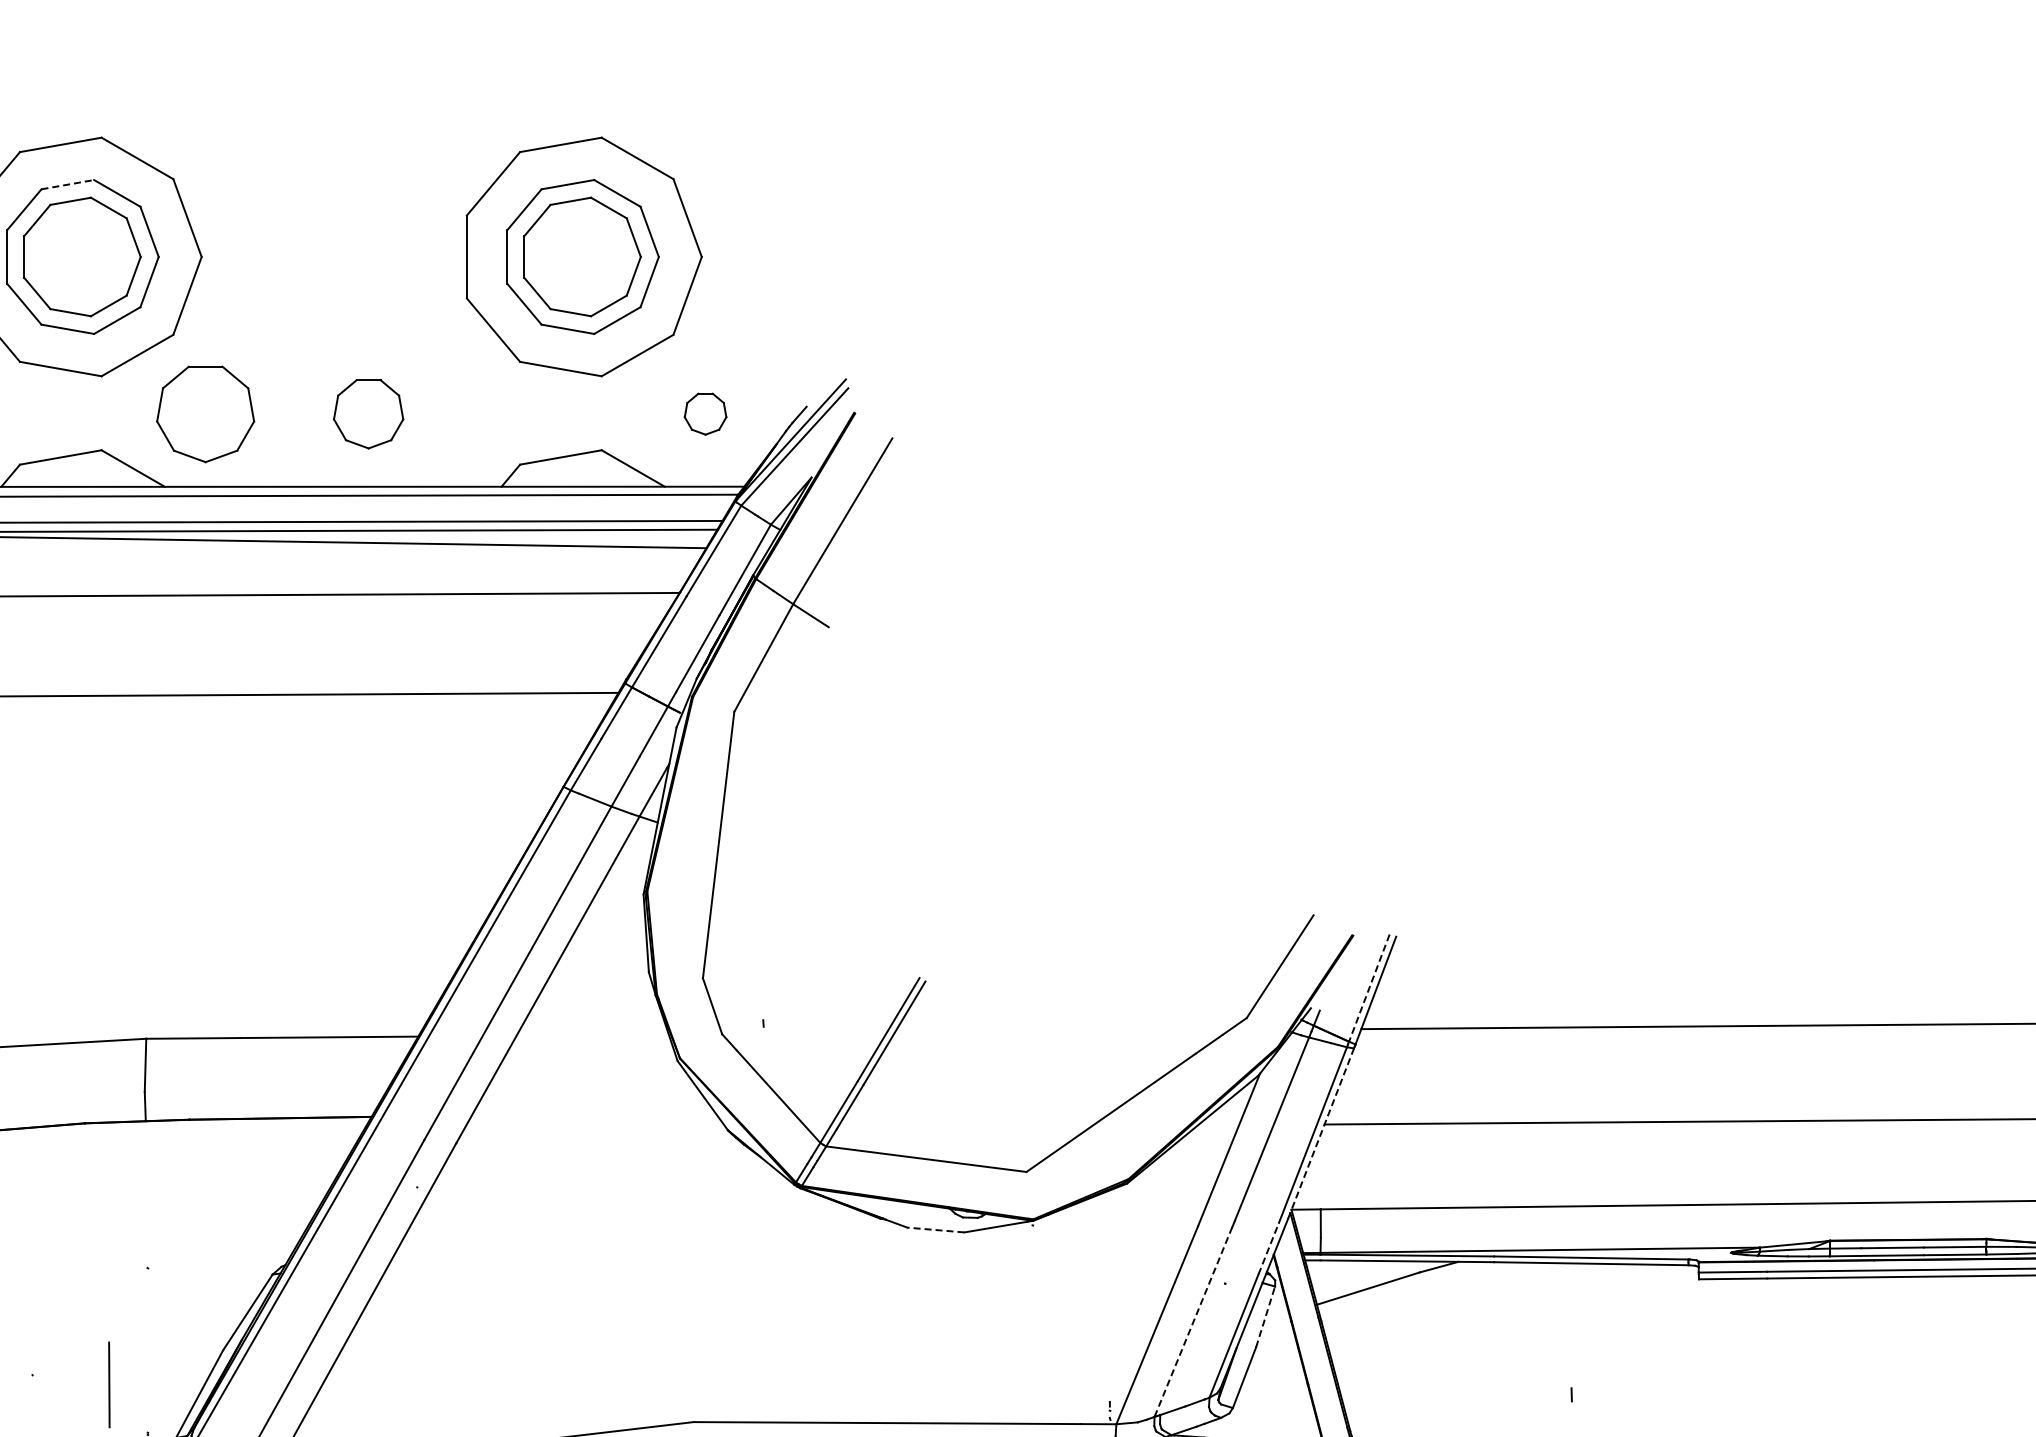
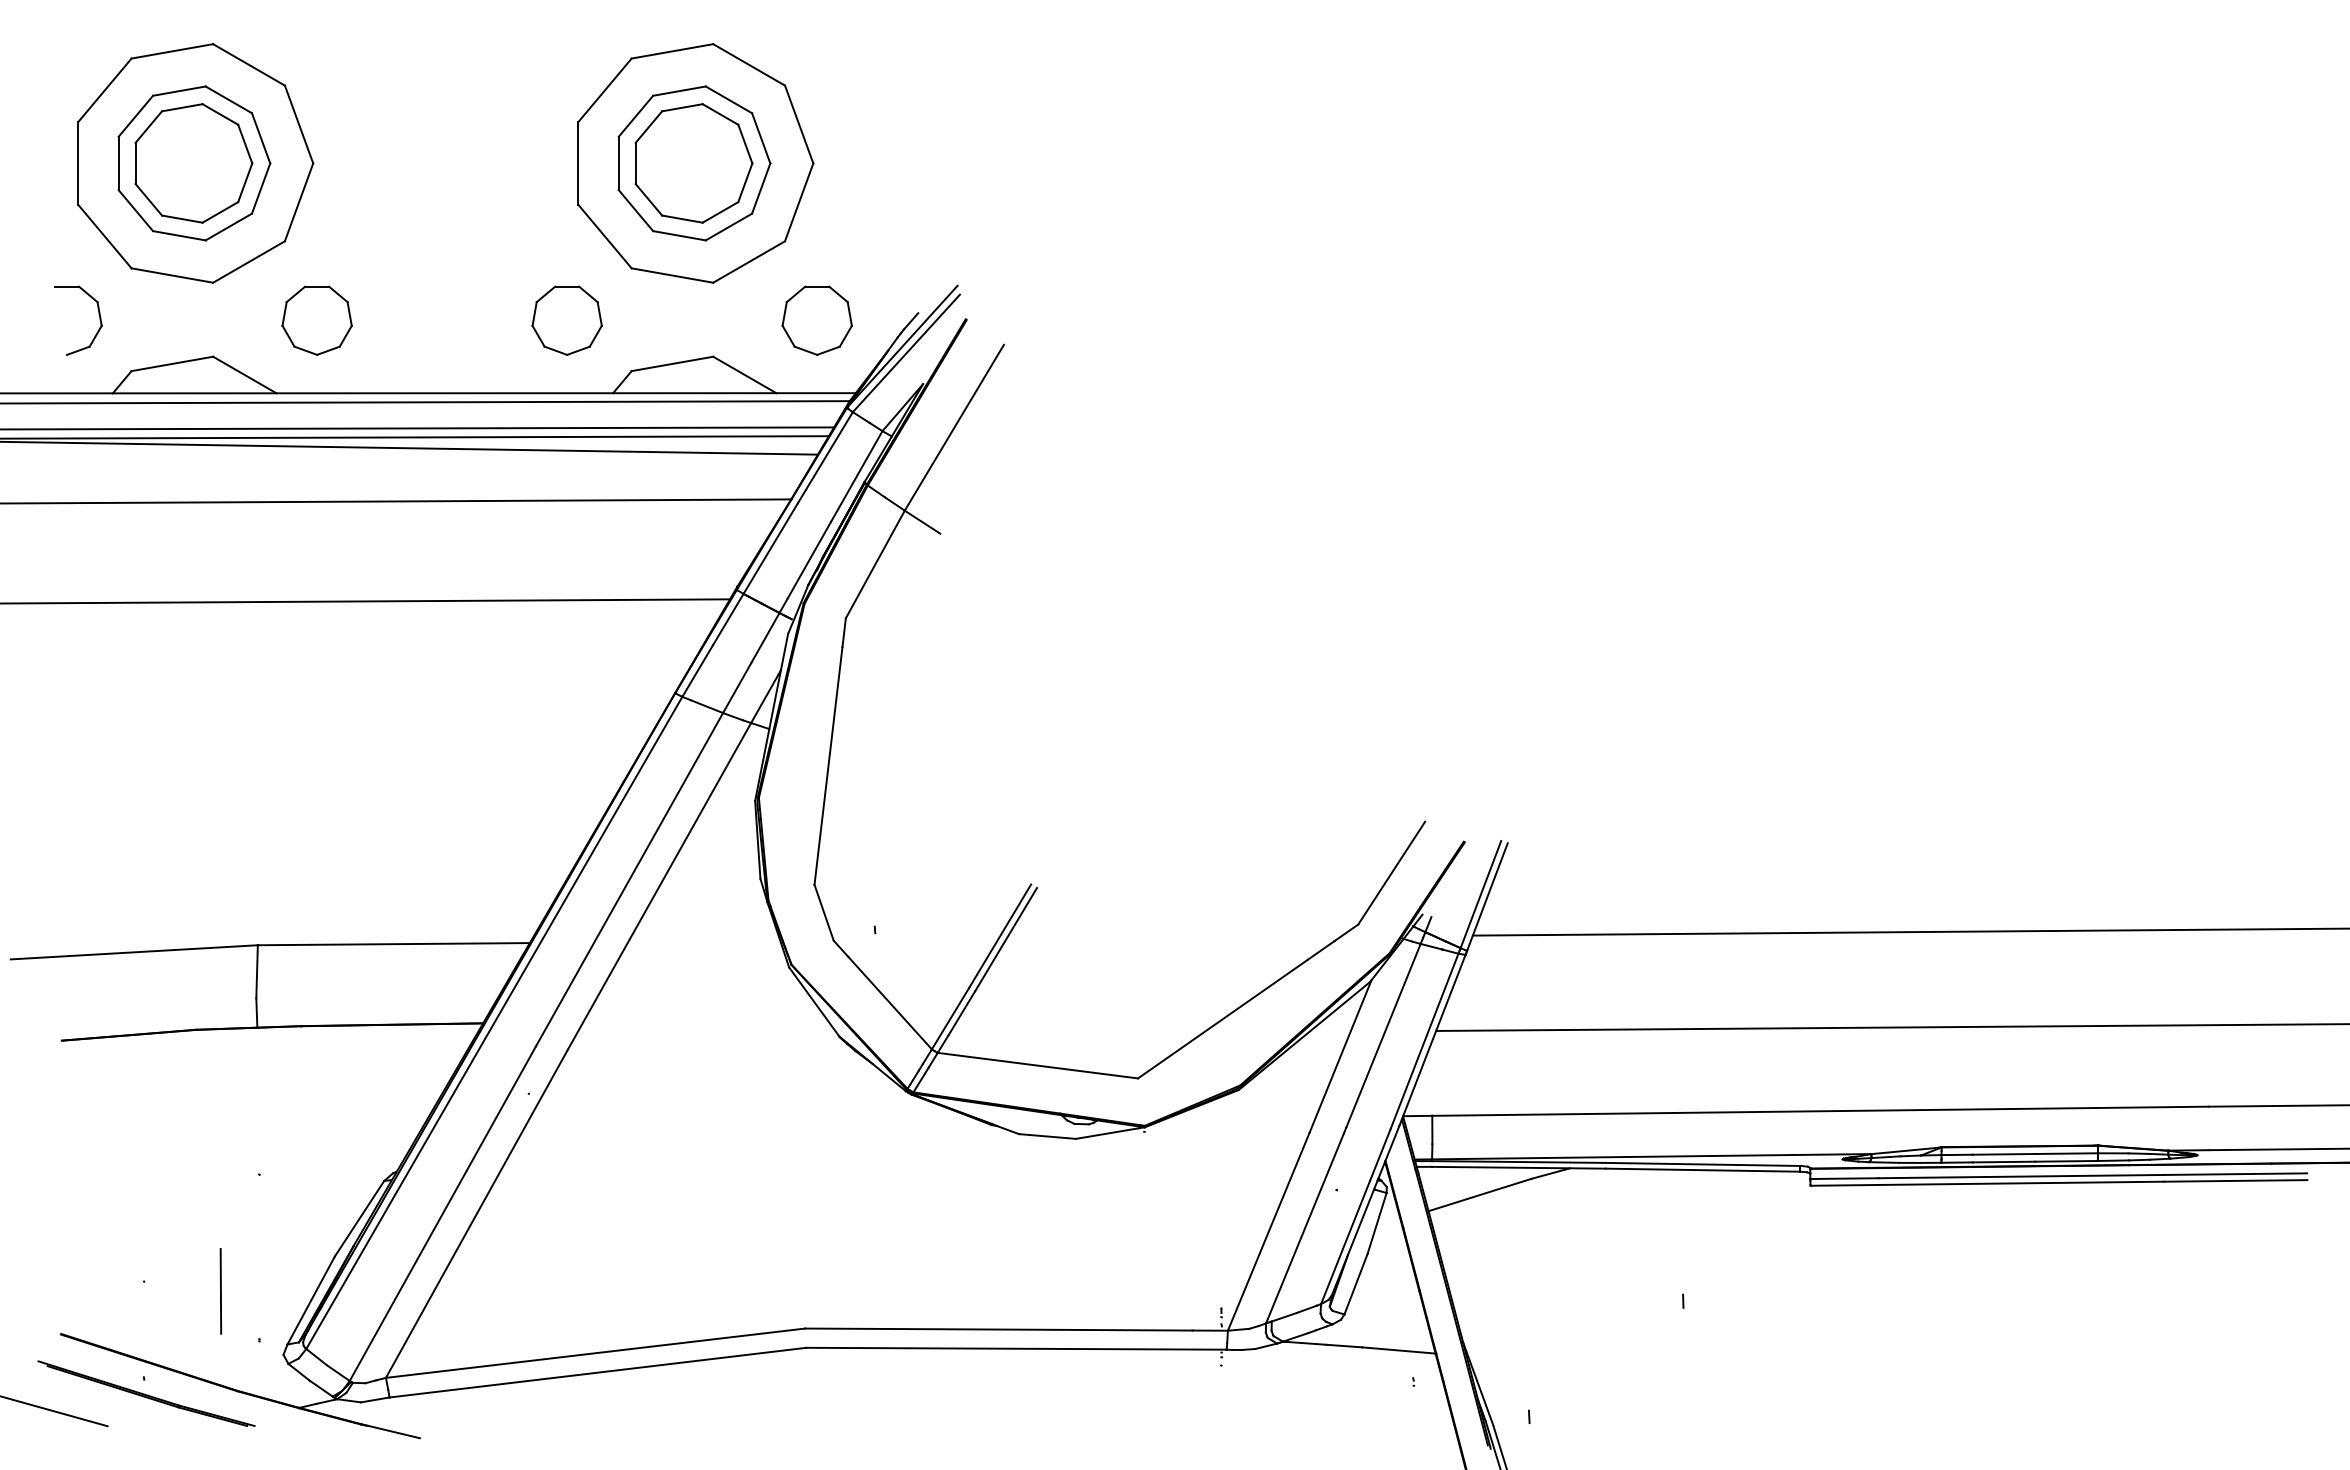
line: (67, 185) -> (179, 91), dashed -> solid
part: (204, 414) -> (316, 320), size x0.71
part: (367, 414) -> (566, 320), moved
part: (704, 414) -> (816, 320), size x1.67
line: (1368, 989) -> (1480, 895), dashed -> solid
line: (1320, 1133) -> (1432, 1039), dashed -> solid
line: (935, 1230) -> (1047, 1136), dashed -> solid
line: (1268, 1249) -> (1380, 1155), dashed -> solid
line: (1265, 1317) -> (1377, 1223), dashed -> solid
line: (1192, 1322) -> (1304, 1228), dashed -> solid

